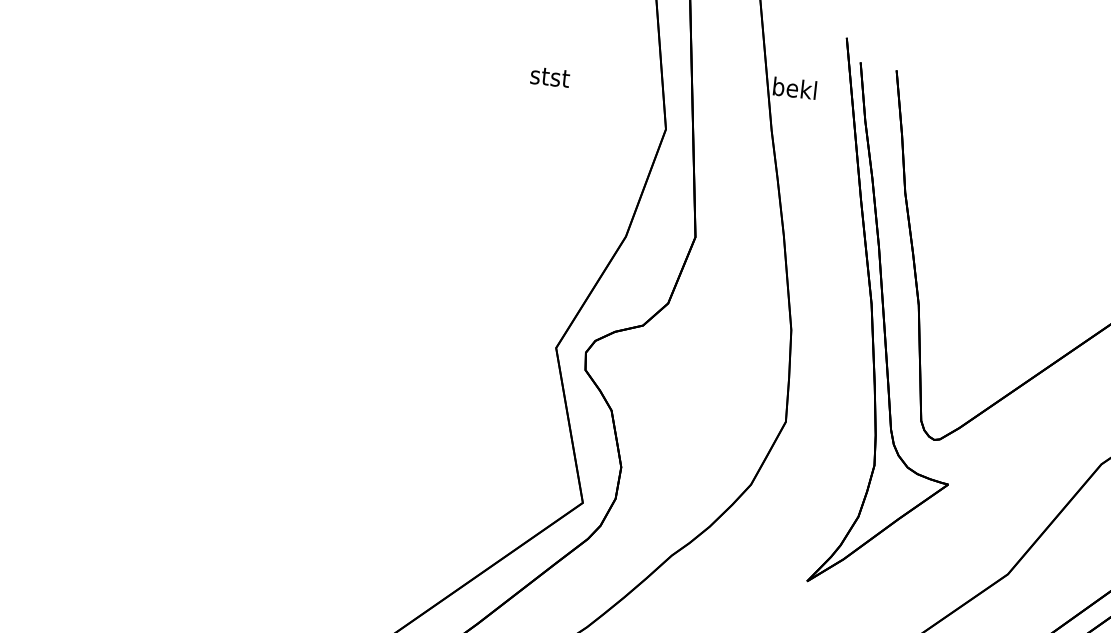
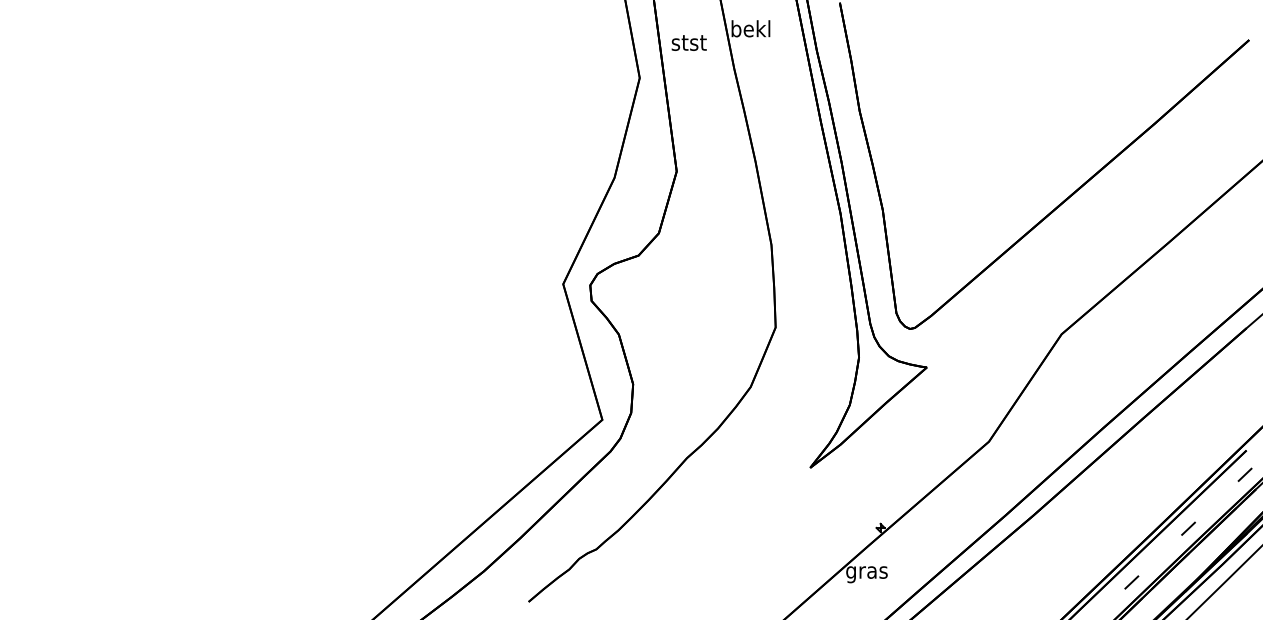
text: (549, 76) -> (688, 42), moved

